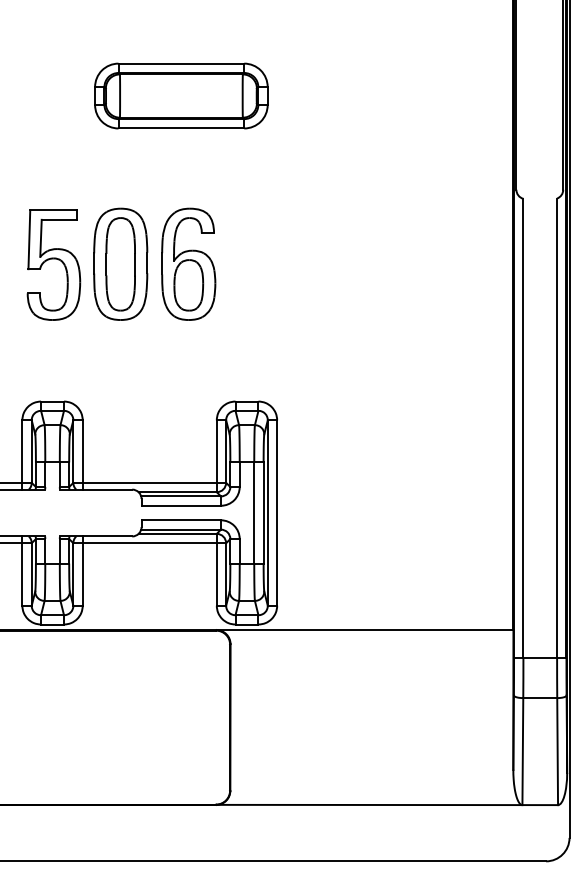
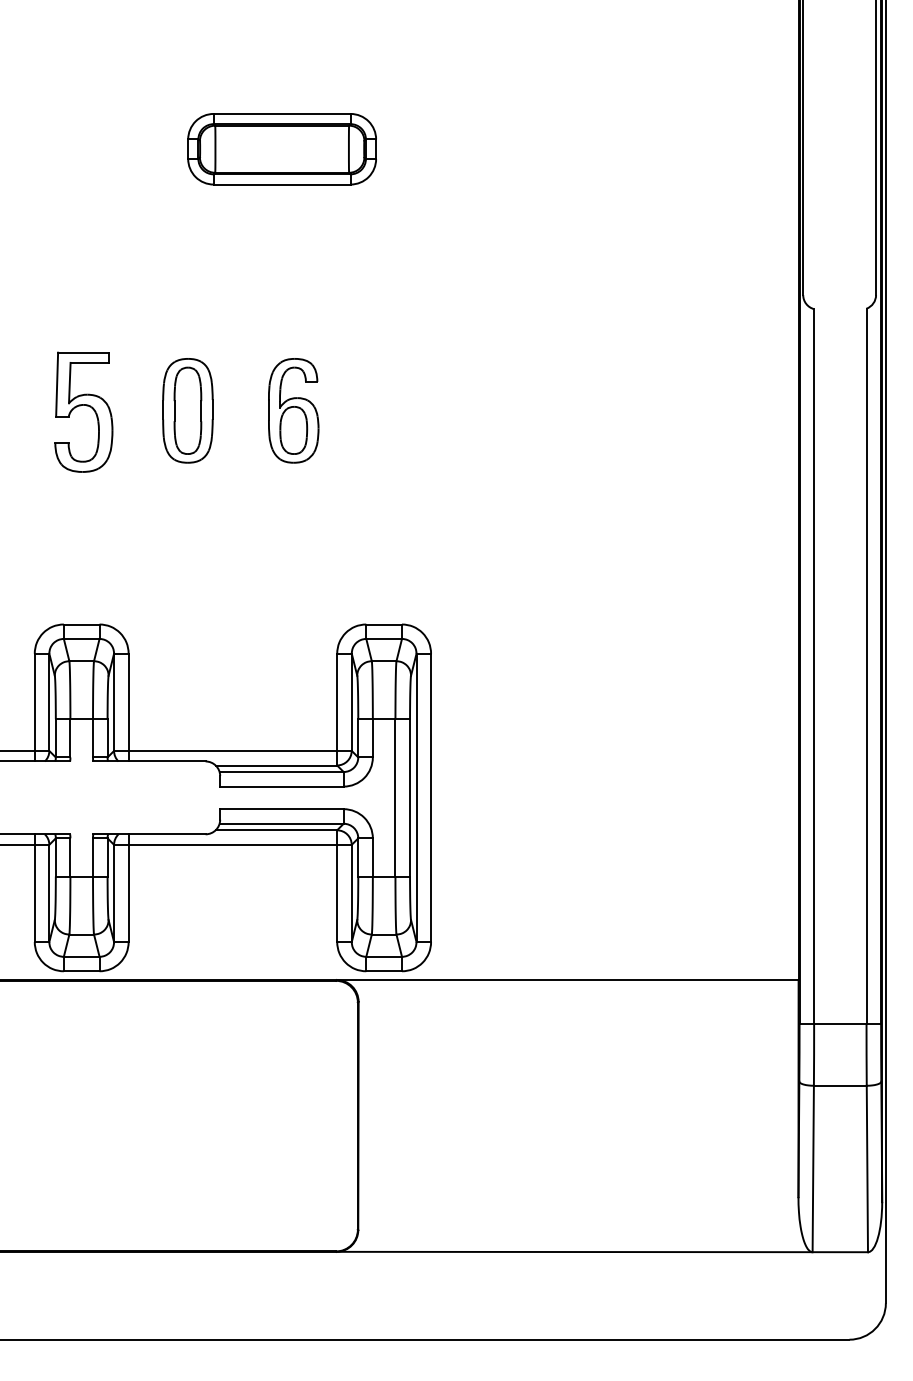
part: (181, 95) -> (282, 148), size x0.7
part: (120, 263) -> (187, 409), size x0.6
part: (188, 263) -> (293, 409), size x0.6
part: (53, 264) -> (83, 411), size x0.7

